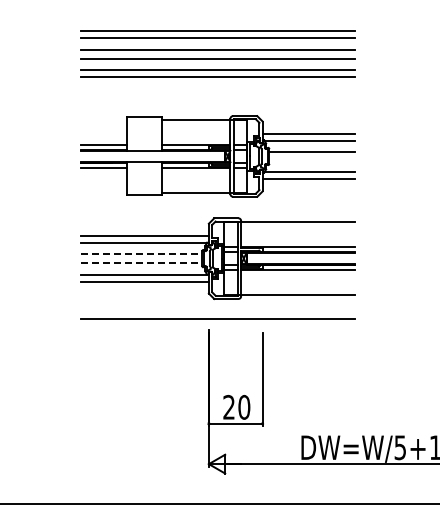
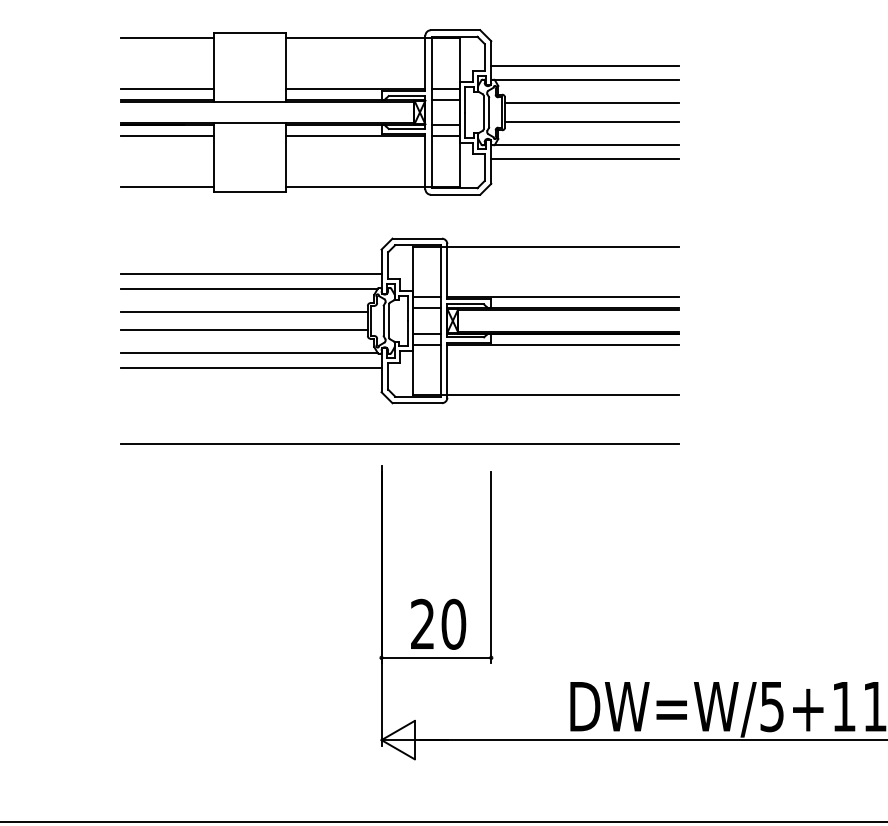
line: (103, 120) -> (166, 39), added
line: (311, 161) -> (590, 122), added
line: (103, 192) -> (166, 185), added
line: (142, 254) -> (246, 312), dashed -> solid
line: (142, 263) -> (246, 330), dashed -> solid

